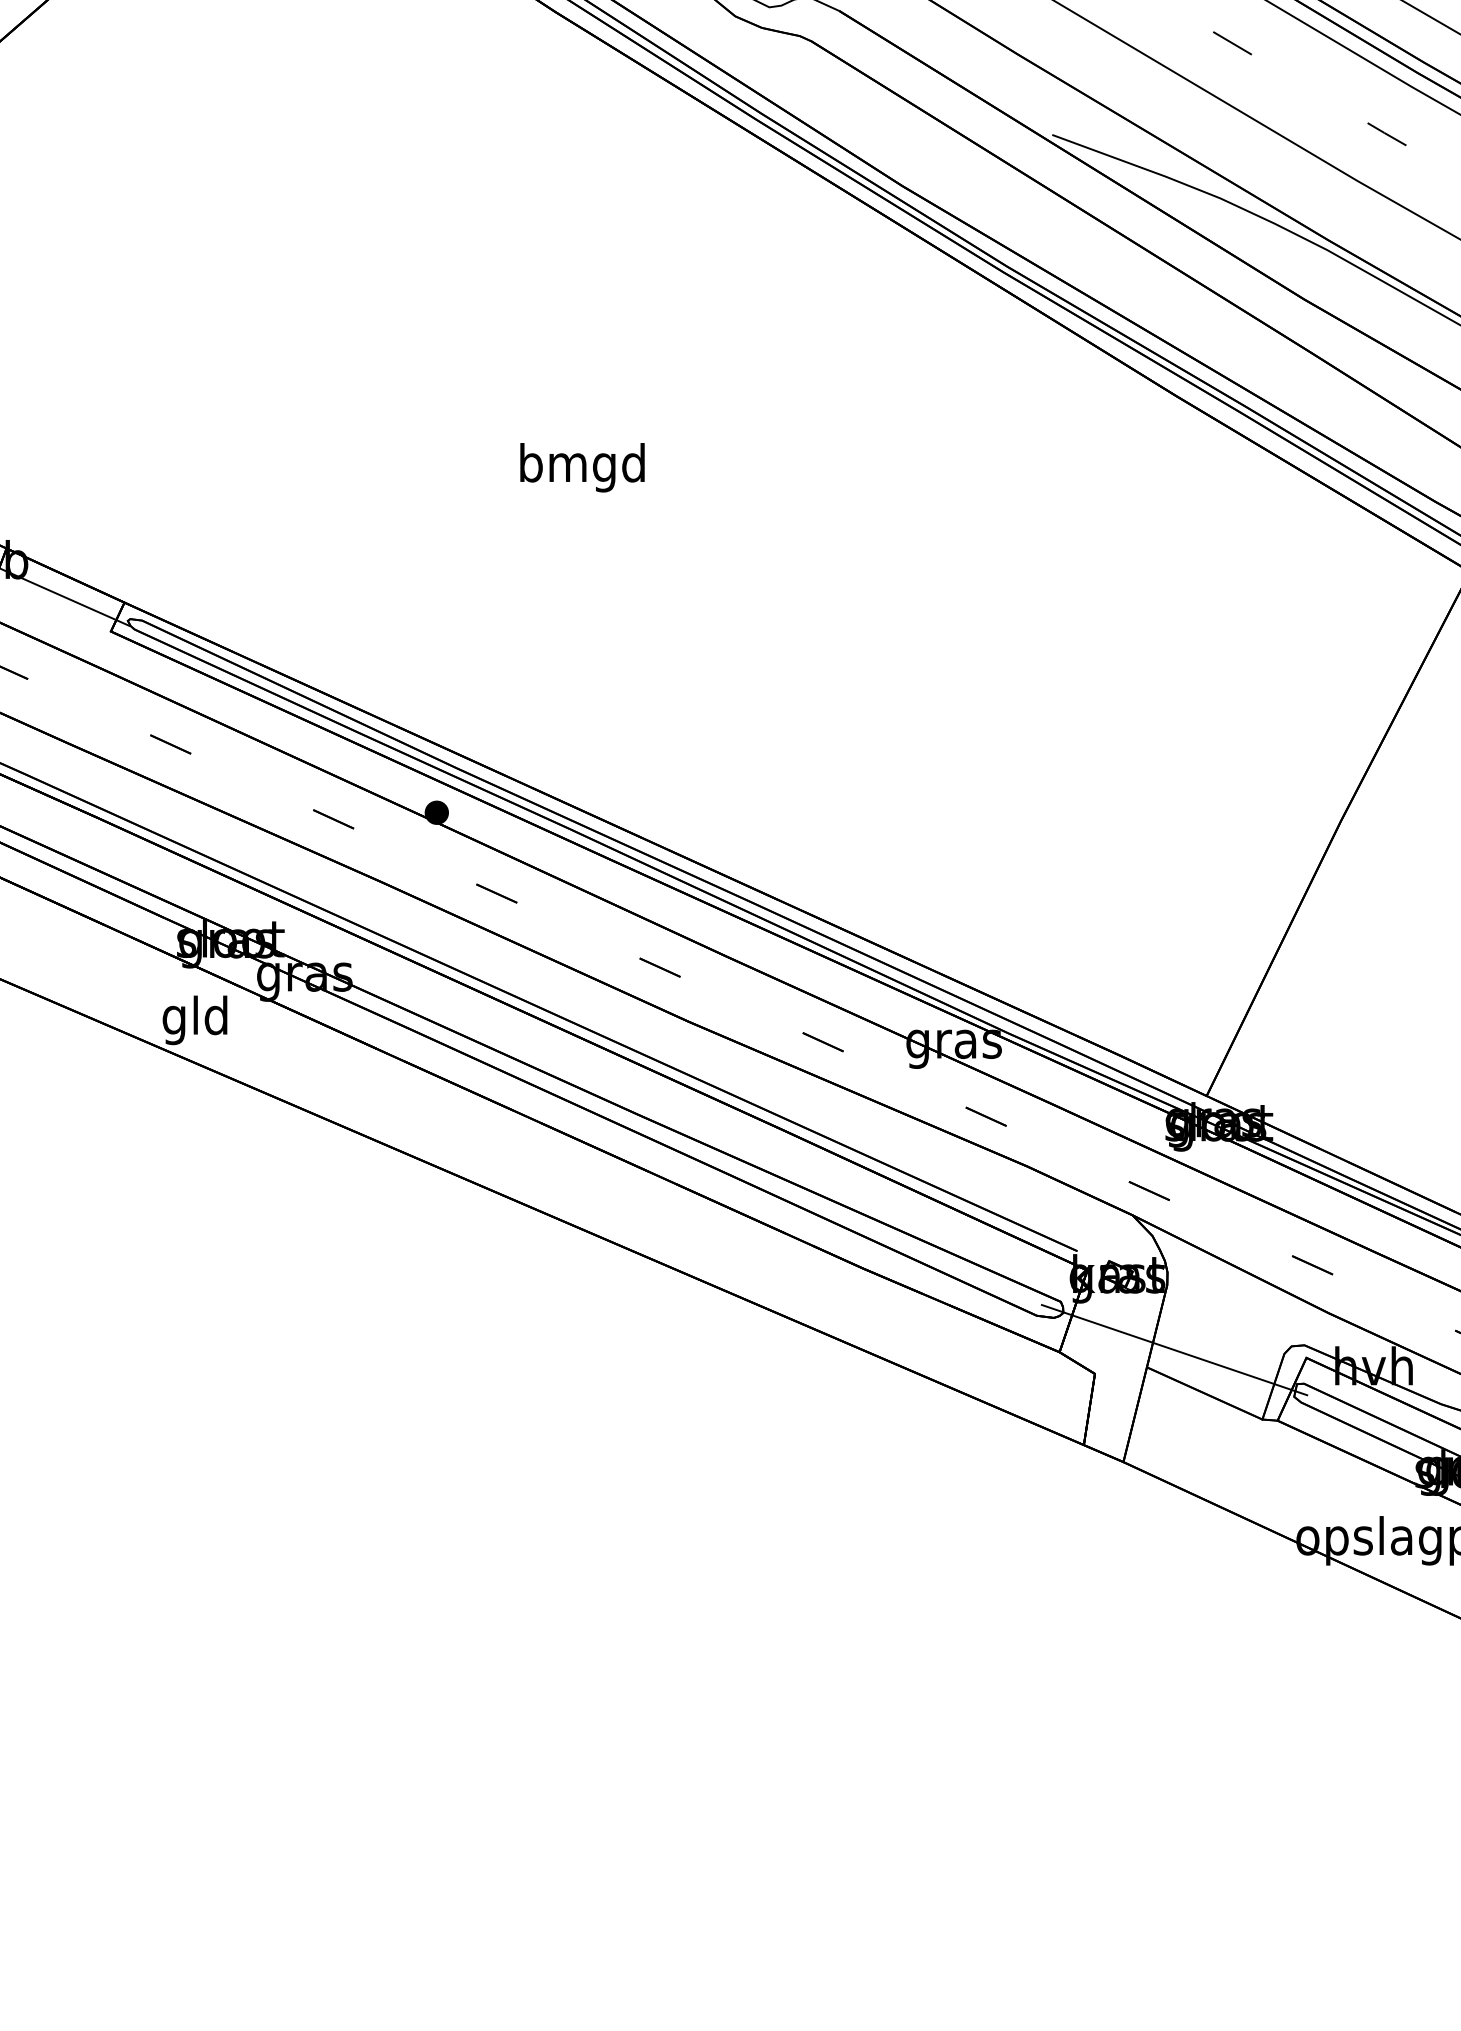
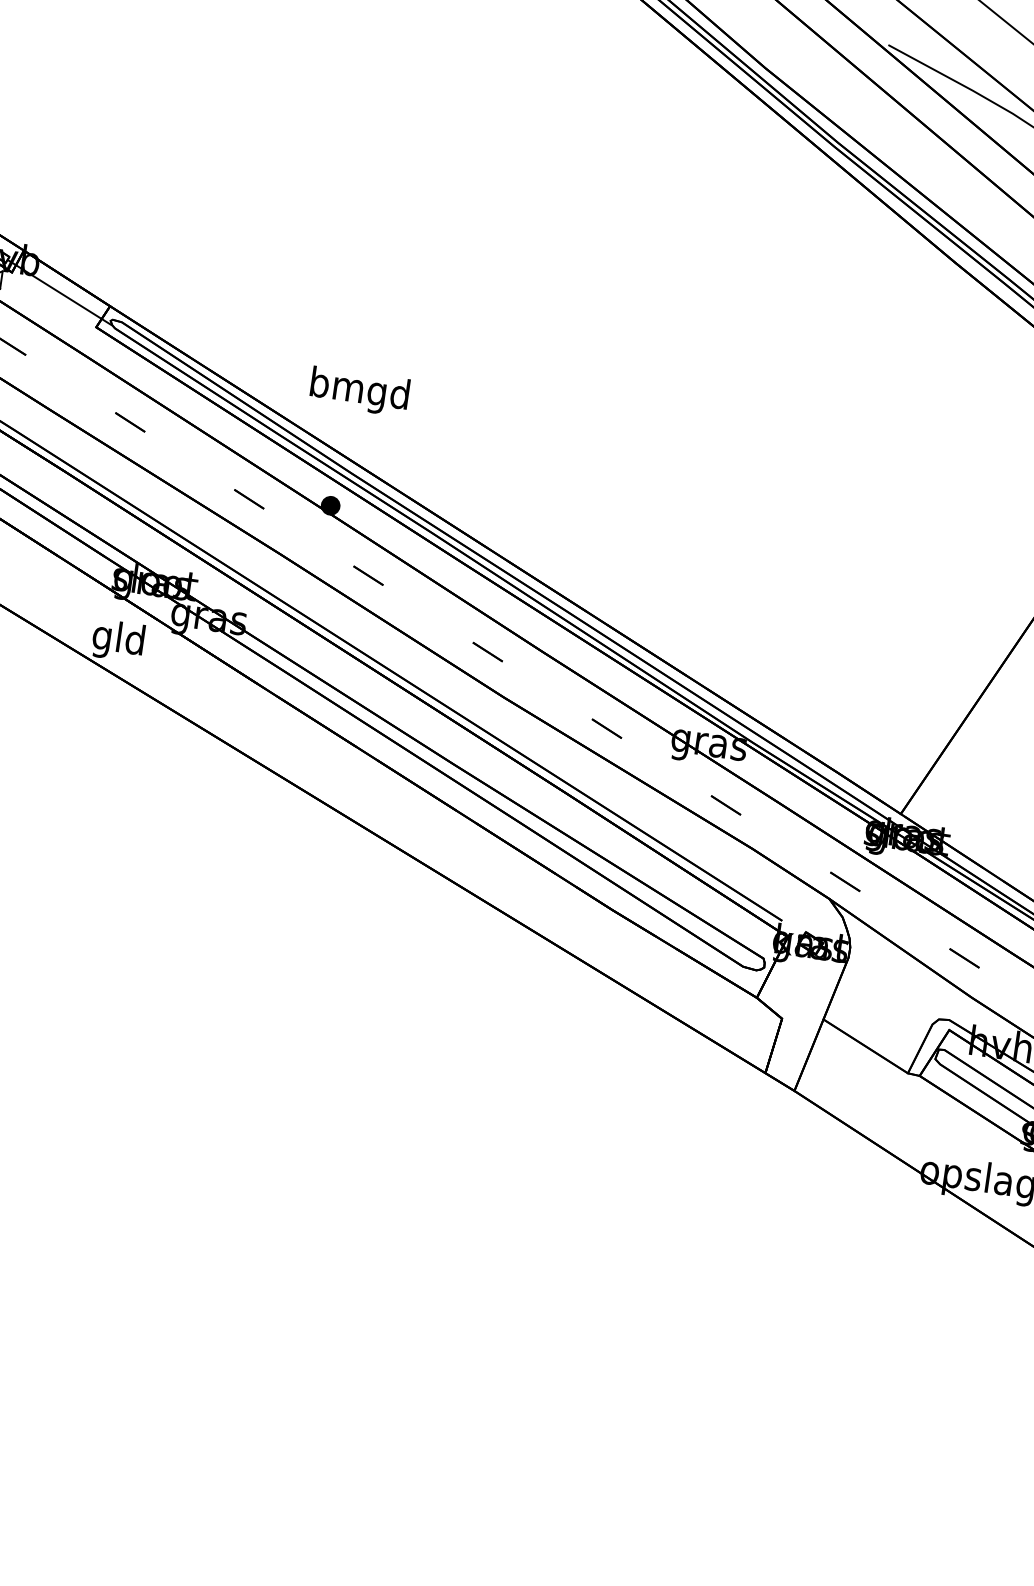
text: (582, 467) -> (359, 391), moved
line: (1174, 1350) -> (846, 1009), removed

